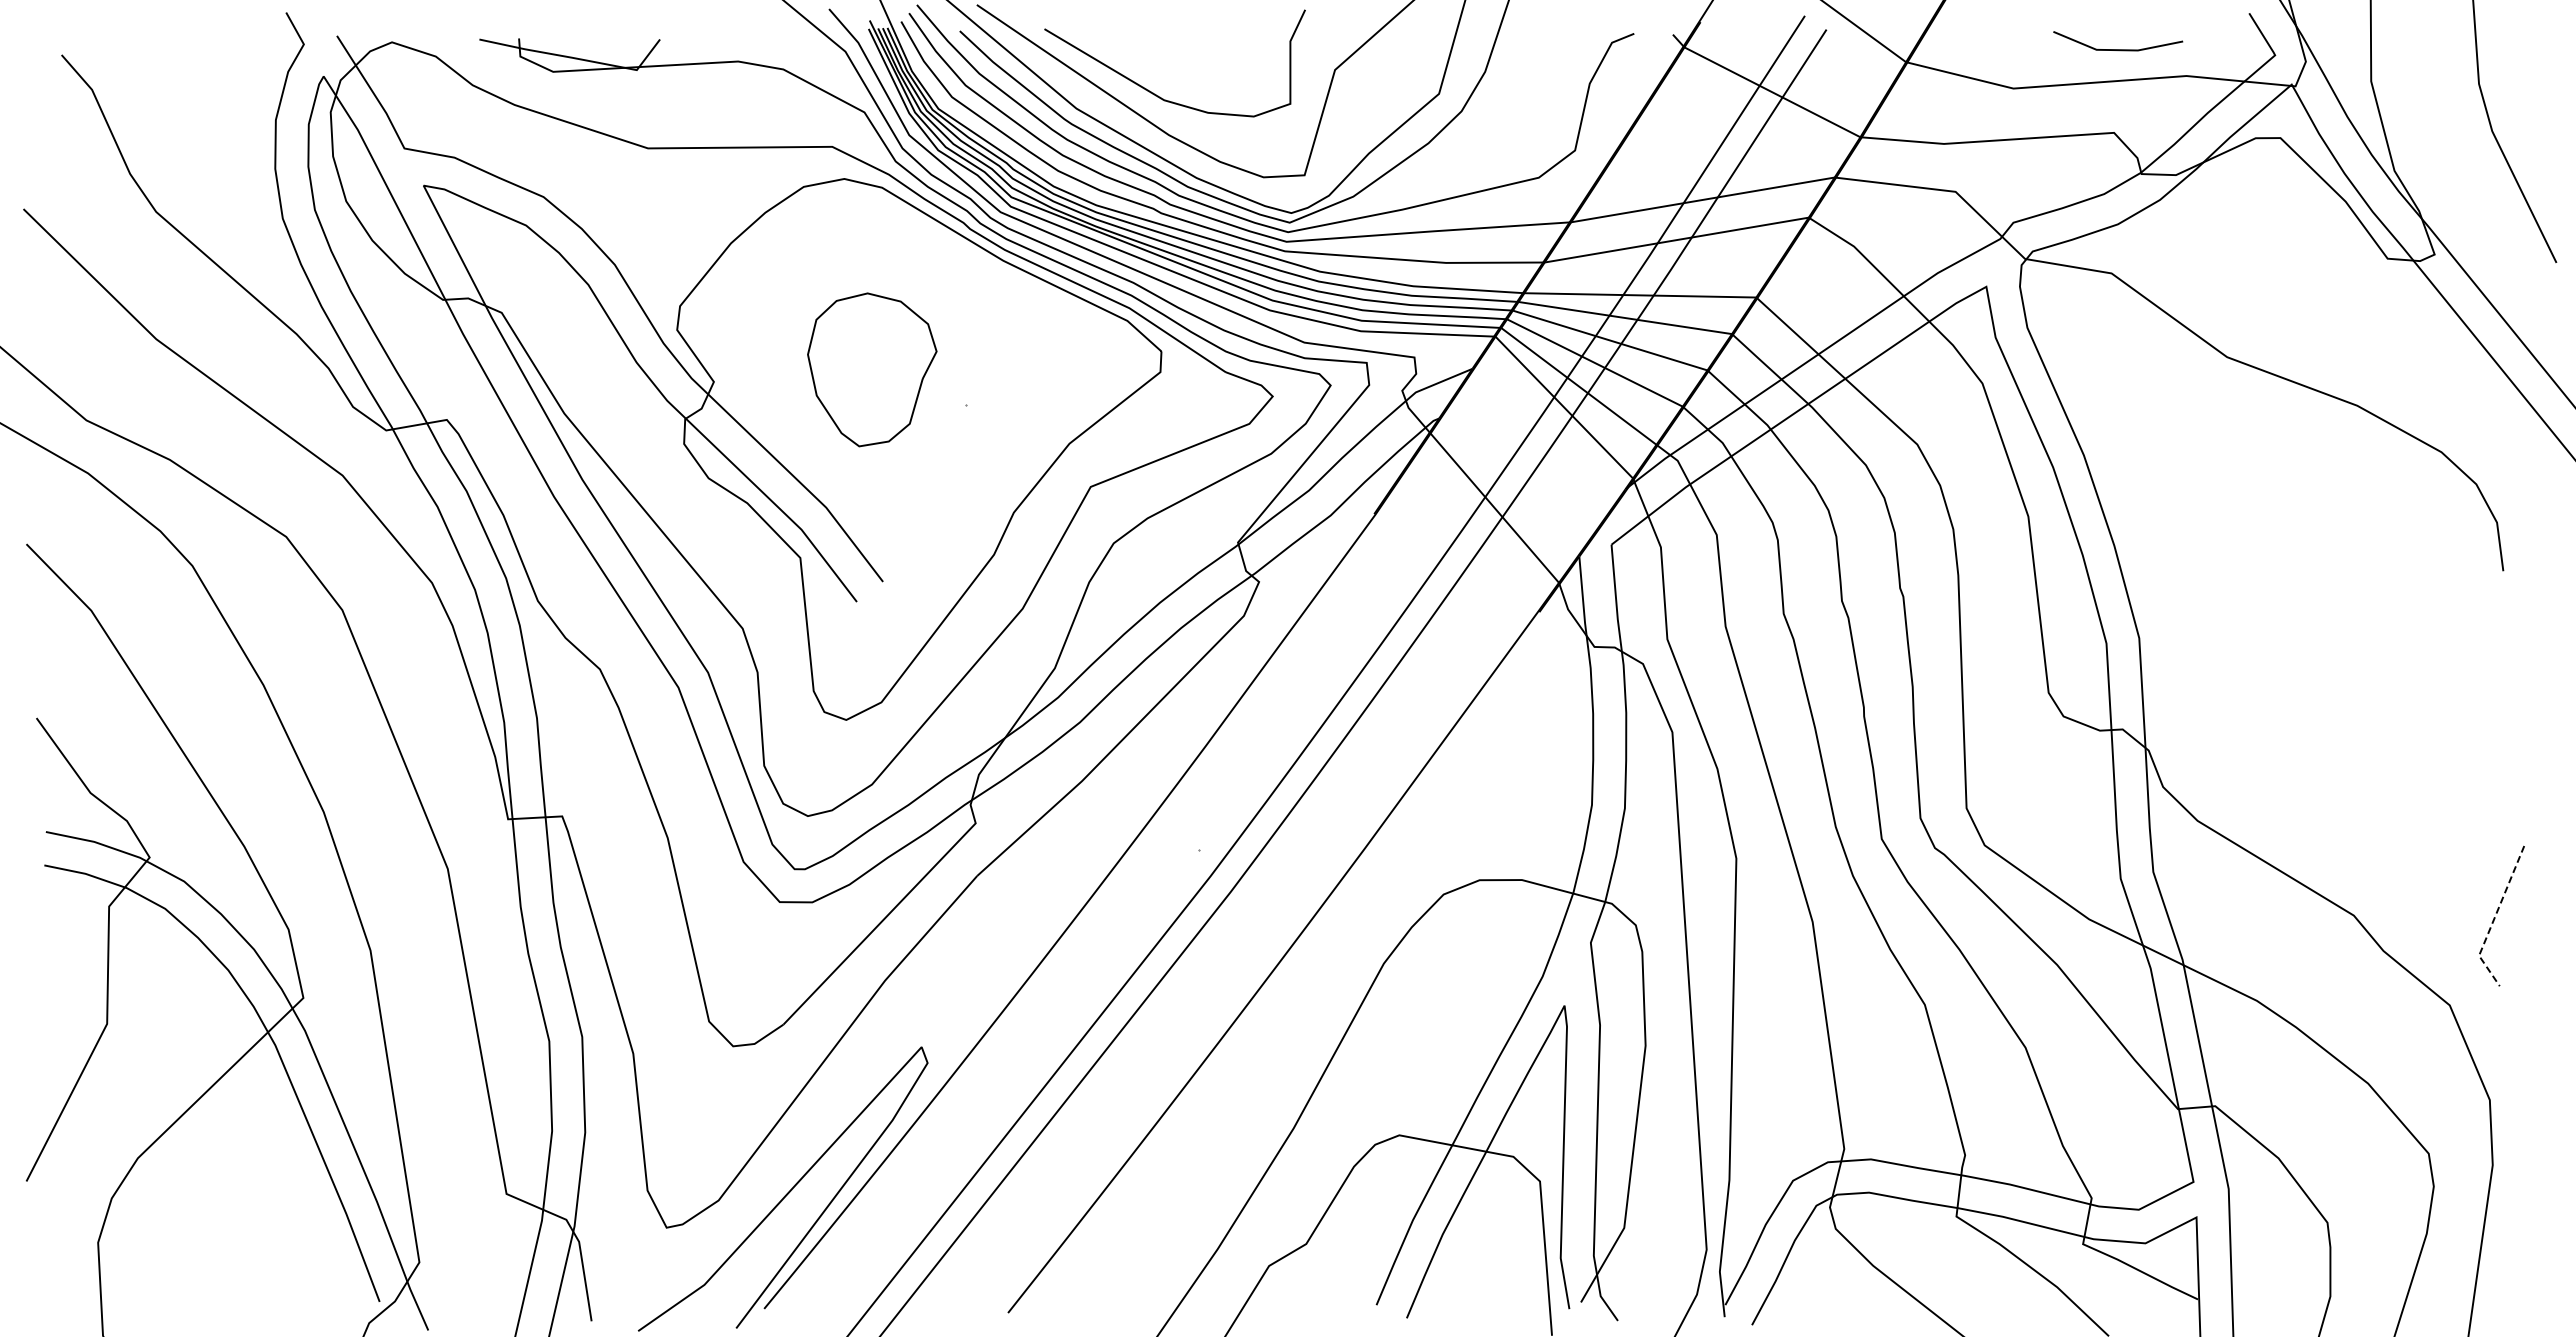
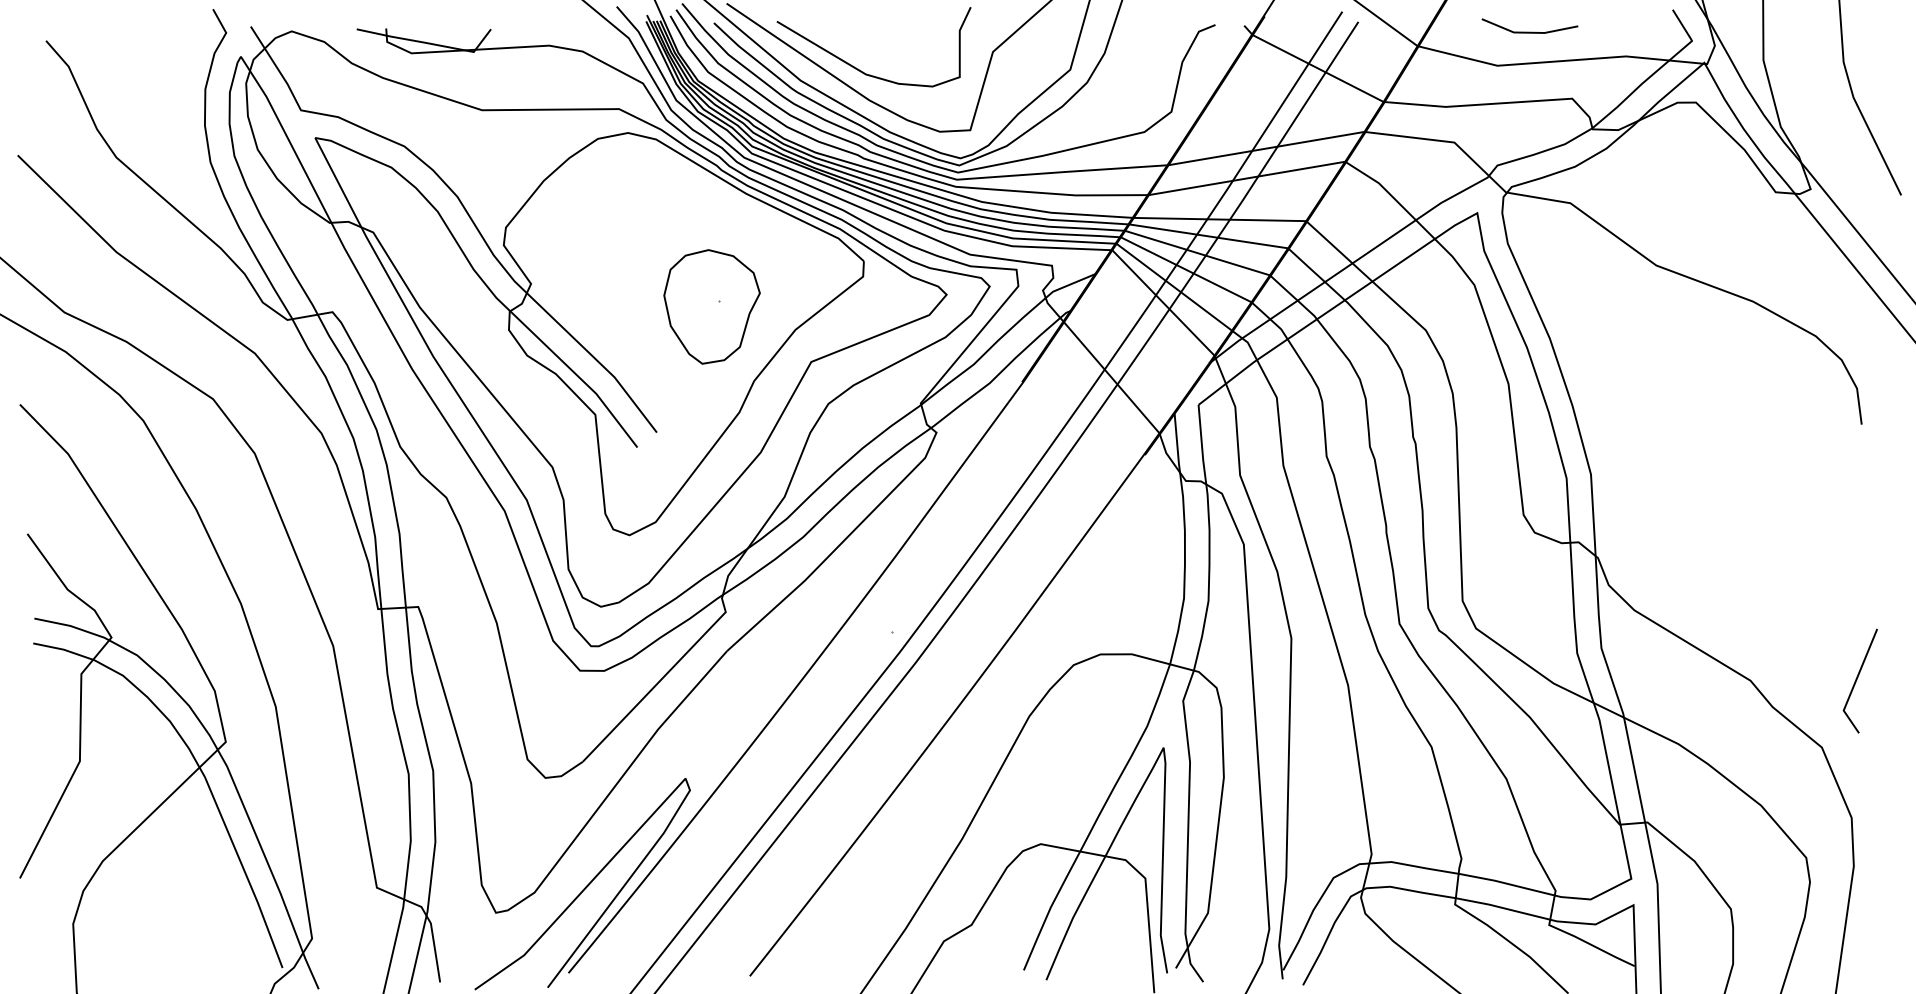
line: (2118, 49) -> (1530, 32), moved
part: (872, 369) -> (712, 306), moved
line: (2494, 918) -> (1855, 682), dashed -> solid

